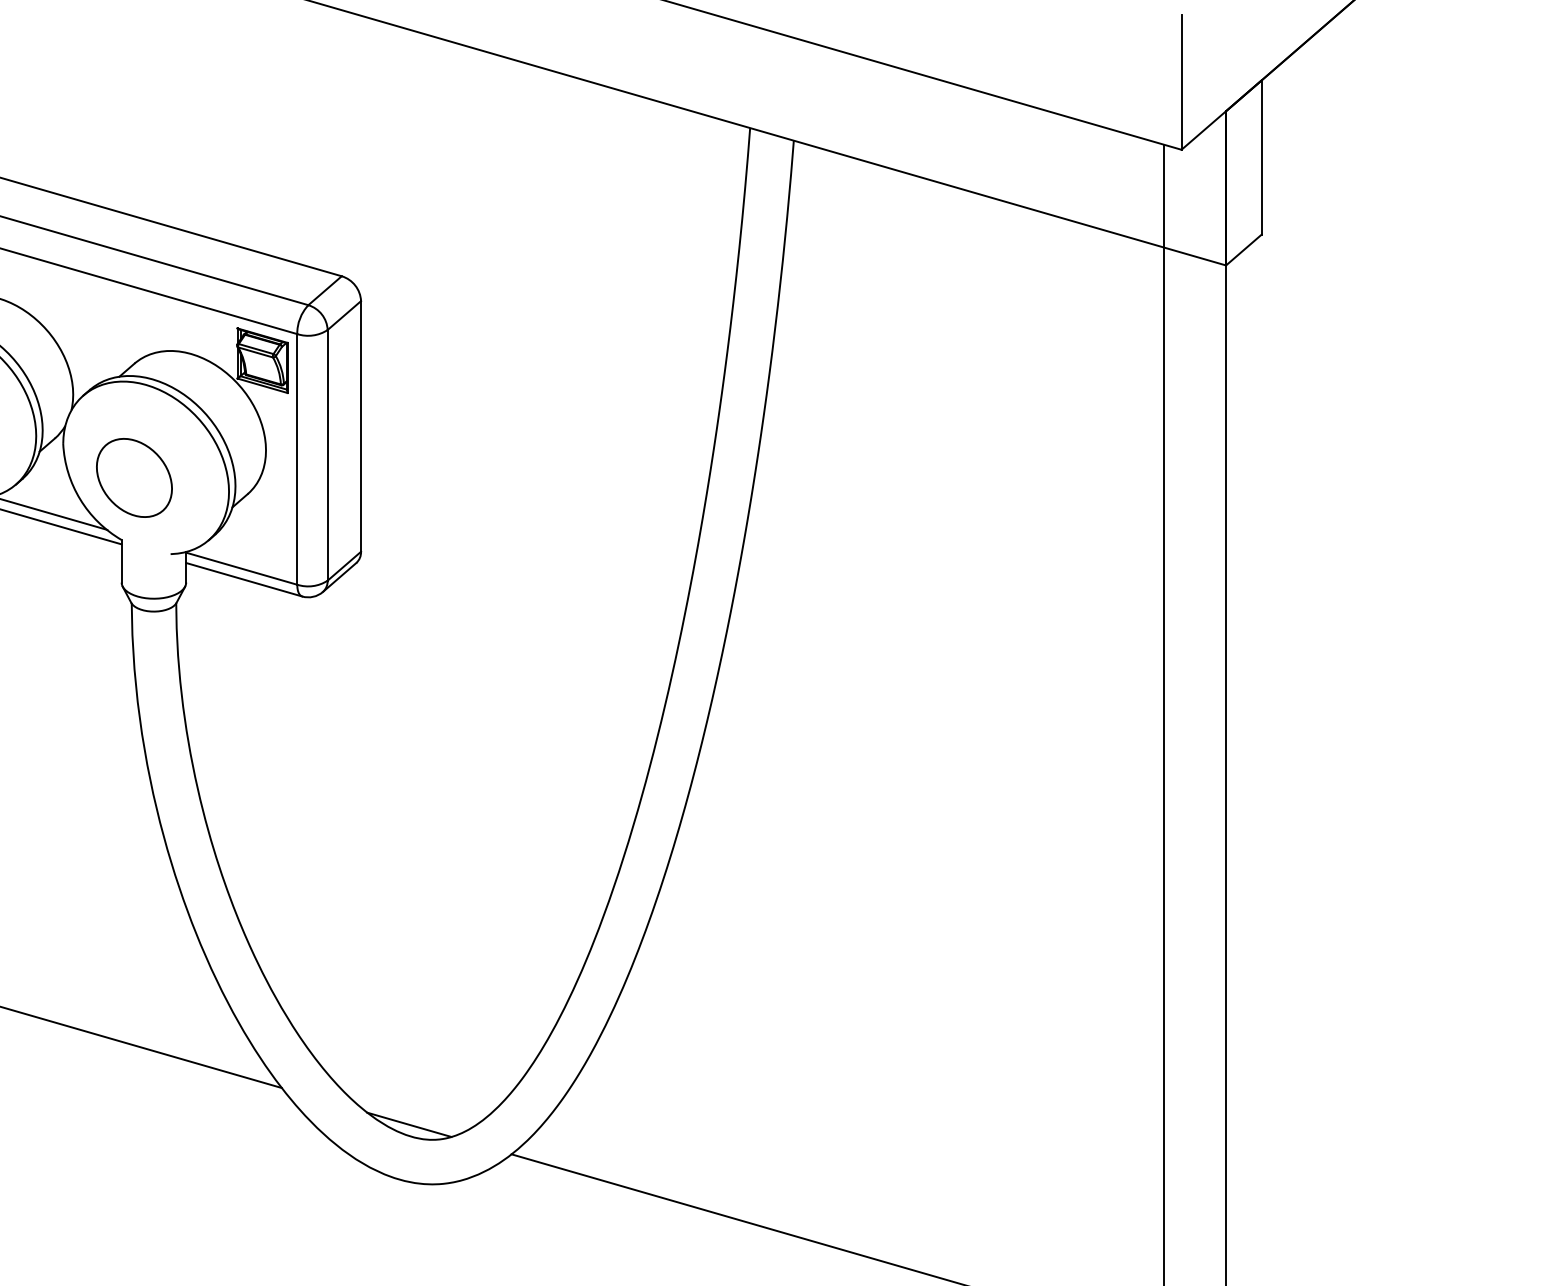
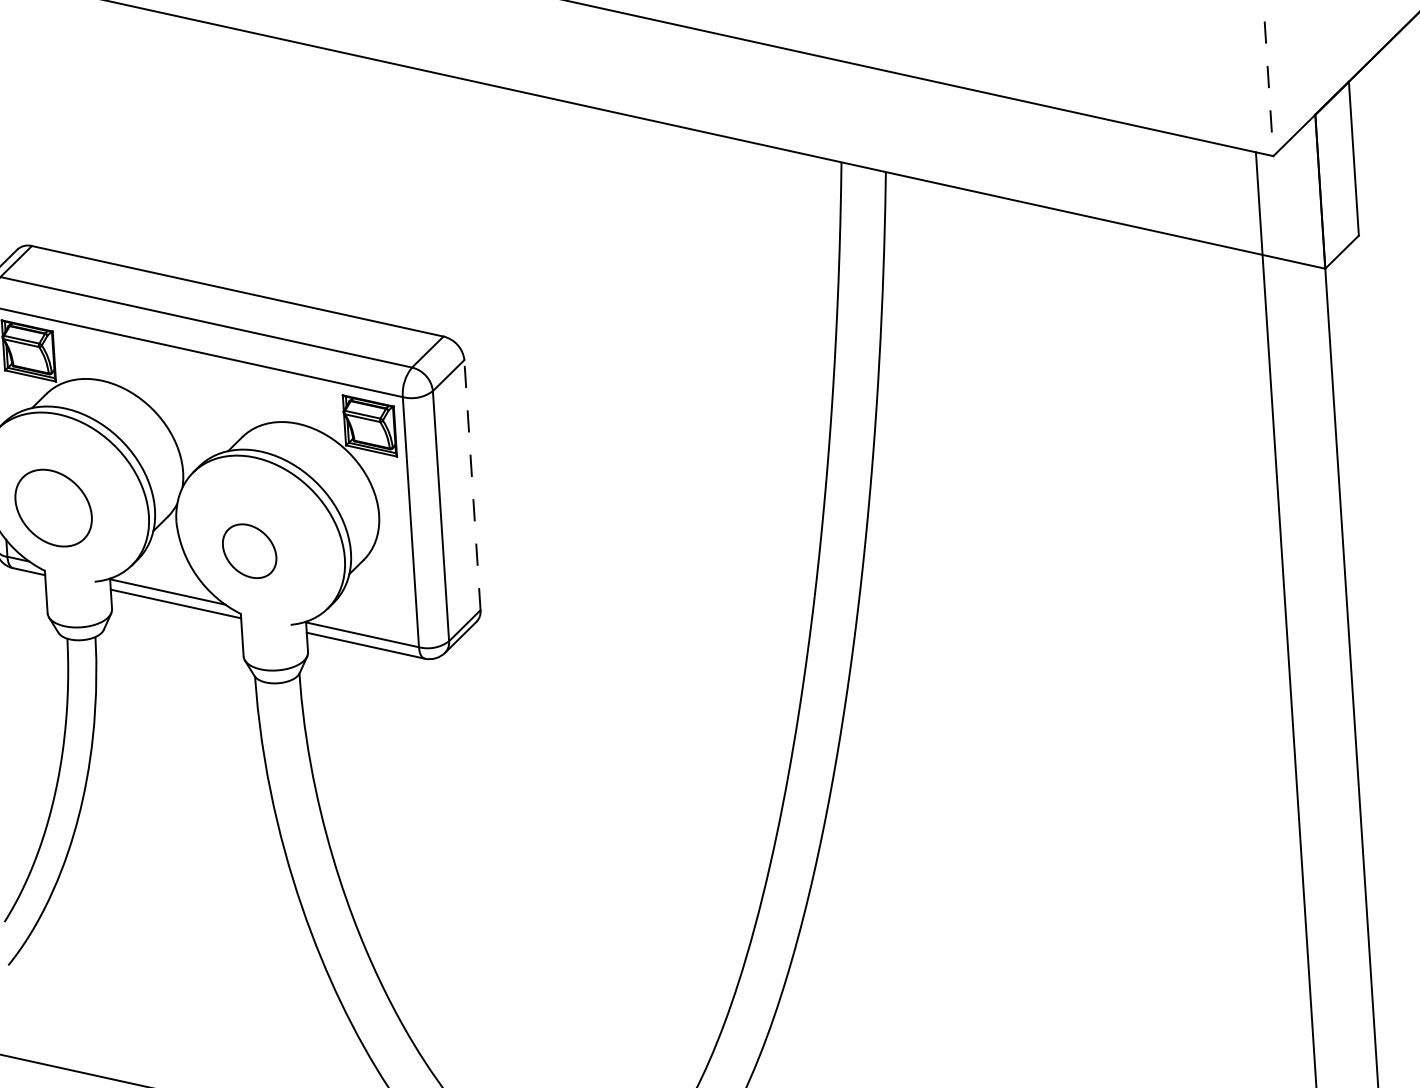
line: (1181, 82) -> (1268, 89), solid -> dashed
line: (361, 425) -> (472, 484), solid -> dashed
part: (134, 477) -> (249, 550), size x0.7

